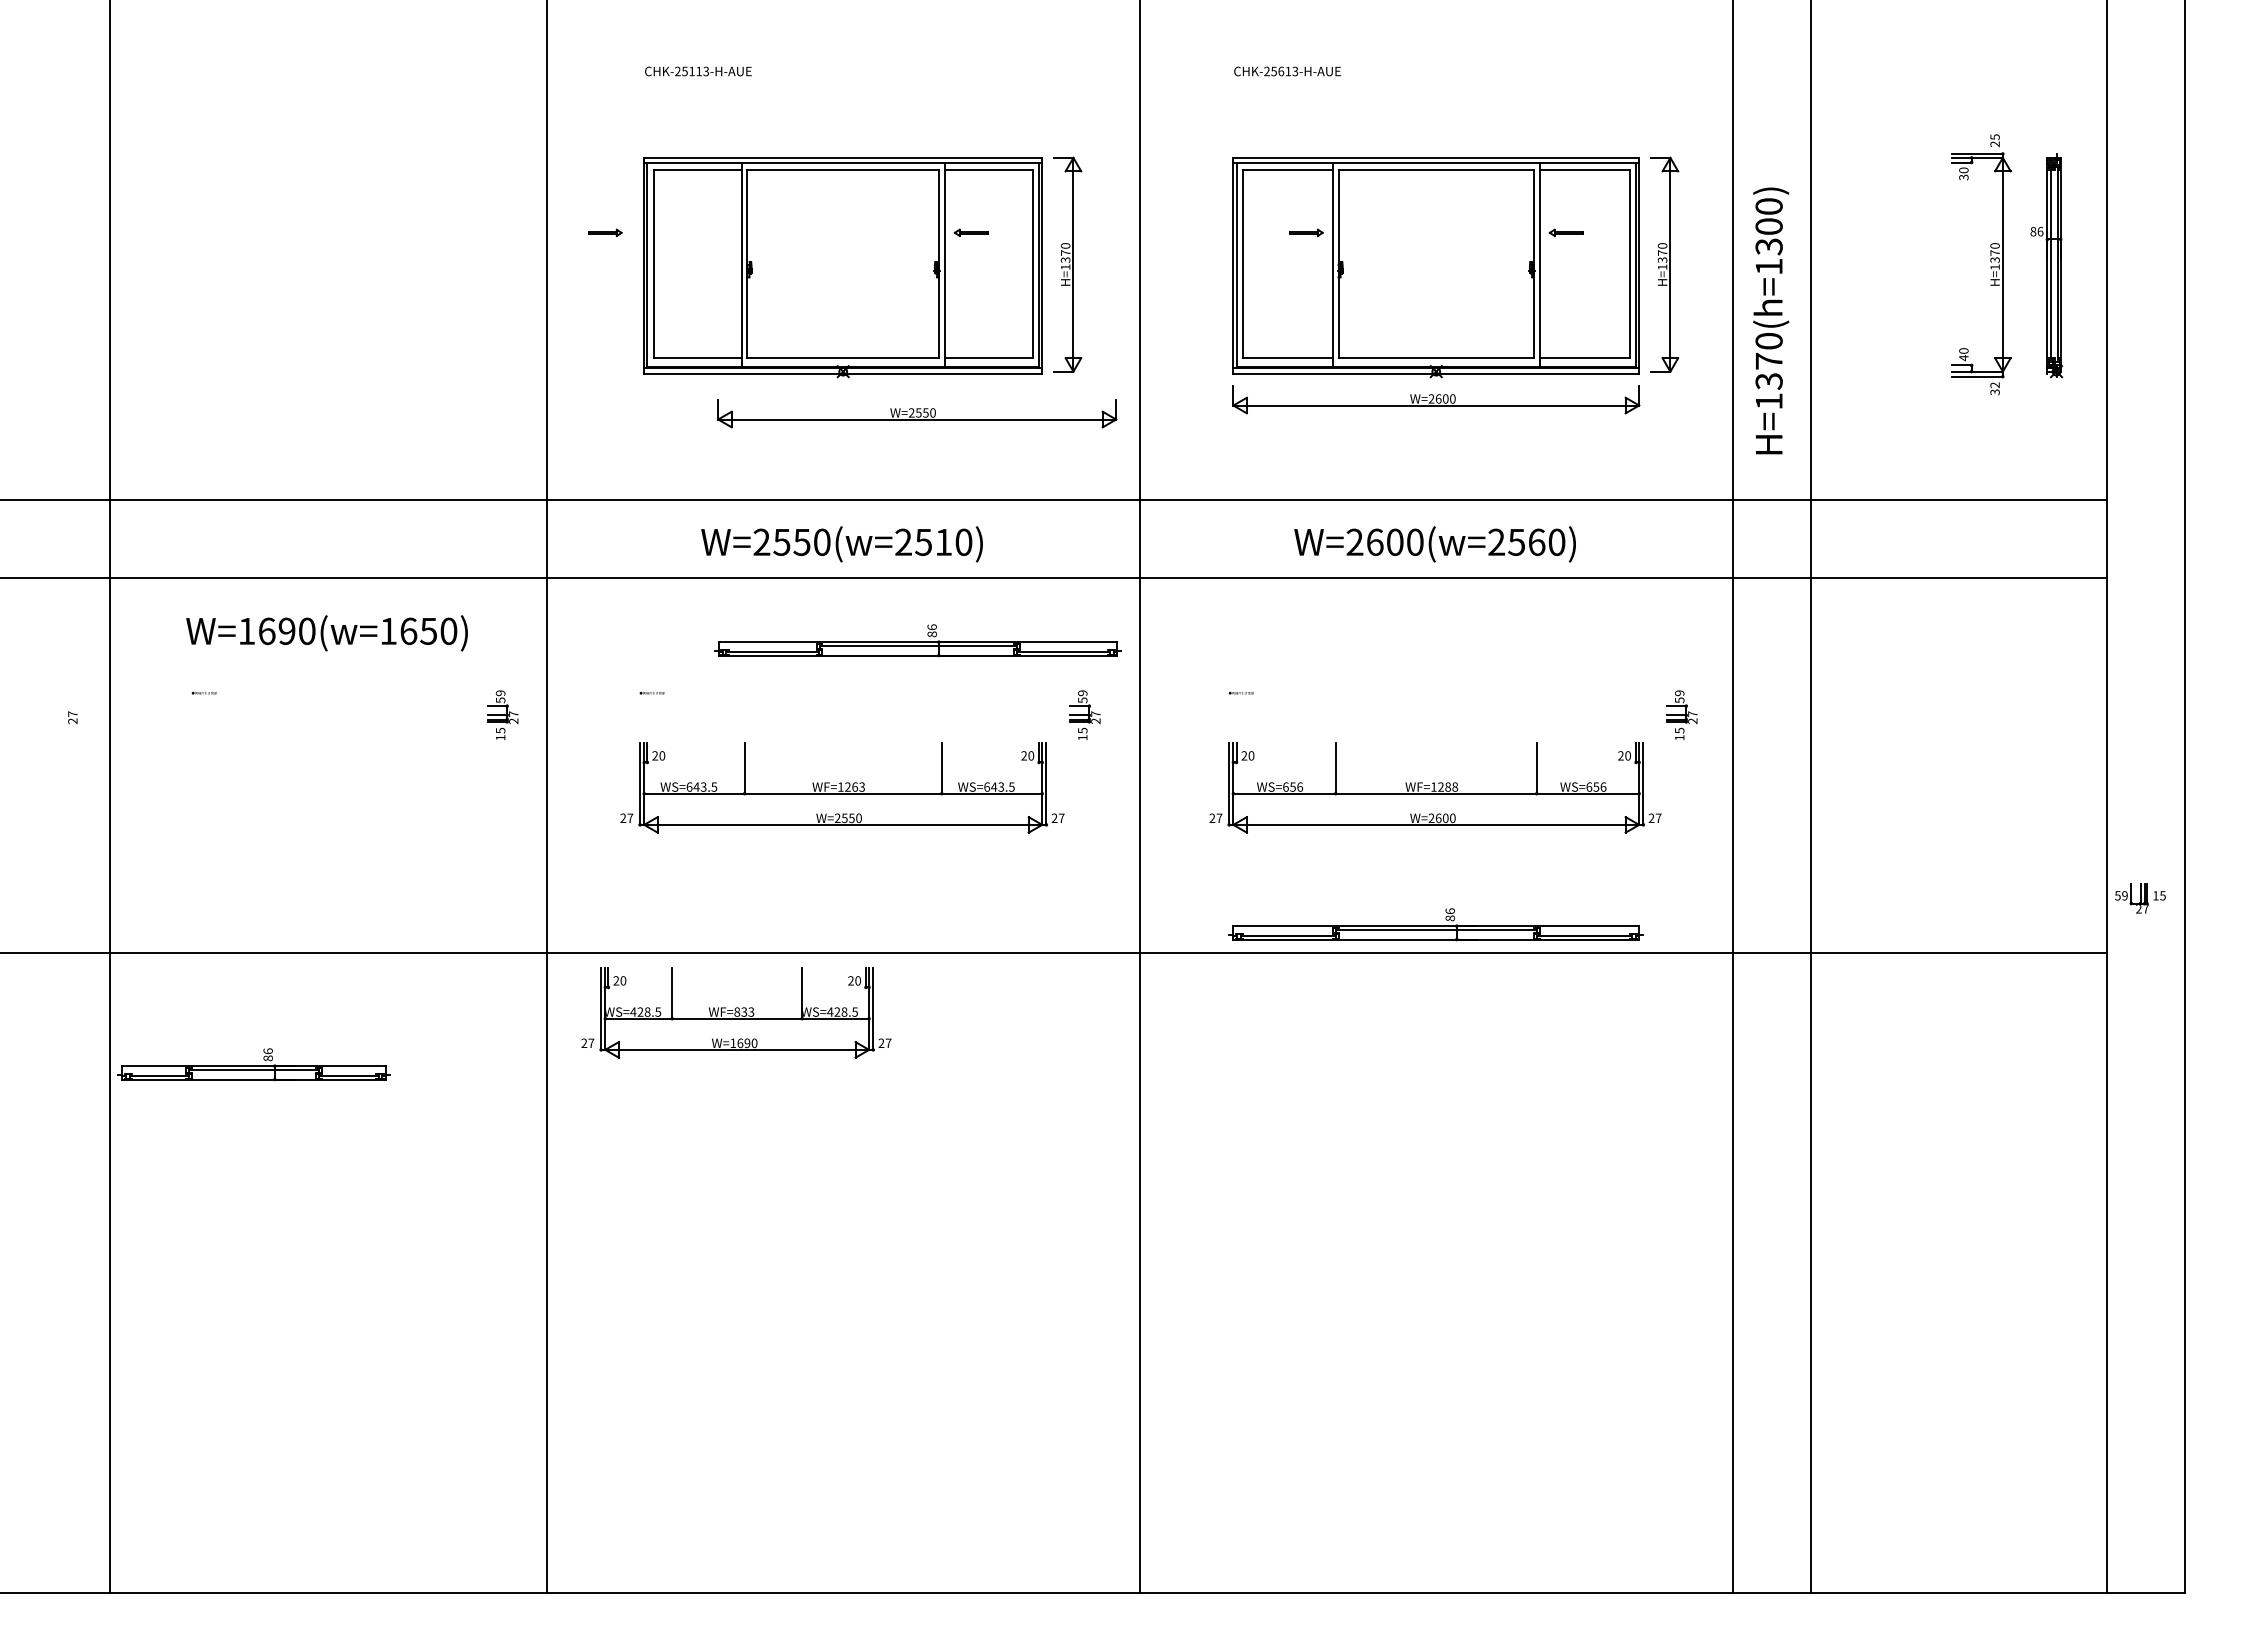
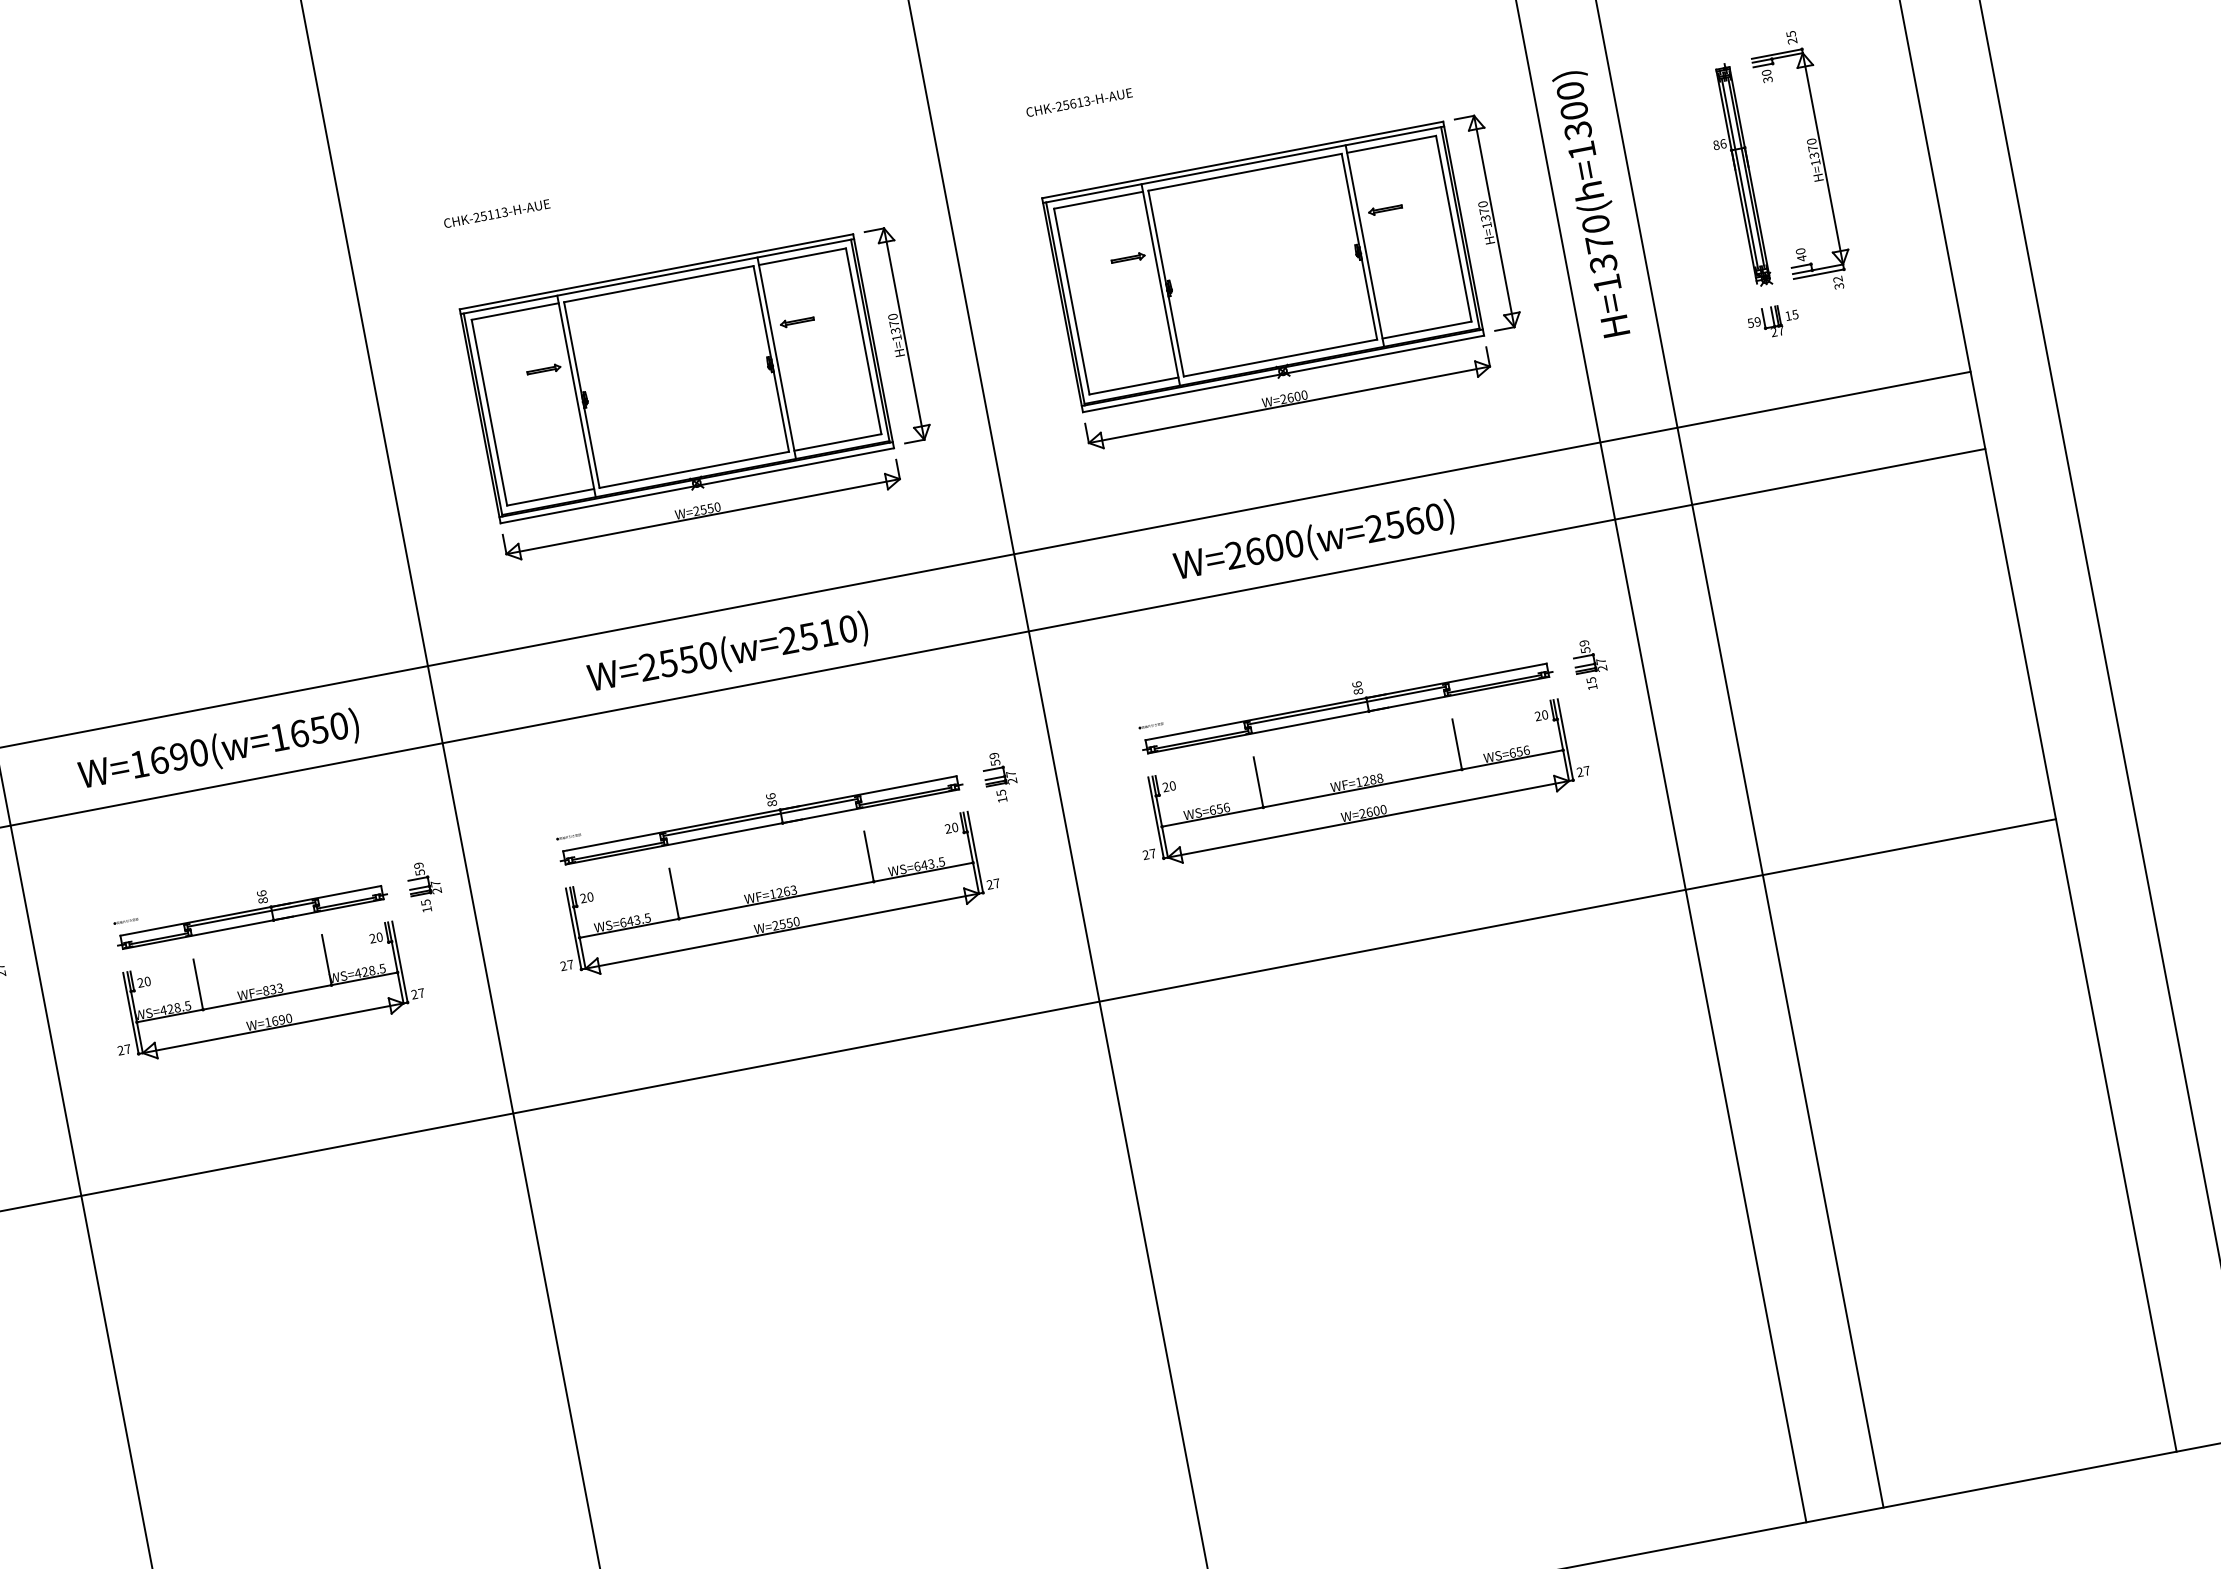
part: (605, 232) -> (544, 369), moved
part: (2046, 265) -> (1735, 176), moved
text: (1771, 320) -> (1594, 203), moved
part: (917, 413) -> (702, 510), moved
text: (326, 633) -> (218, 751), moved
part: (917, 640) -> (758, 812), moved
part: (2140, 898) -> (1773, 321), moved
part: (1435, 924) -> (1345, 700), moved
part: (736, 1012) -> (265, 991), moved
part: (253, 1064) -> (249, 909), moved

